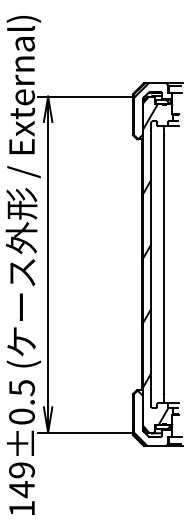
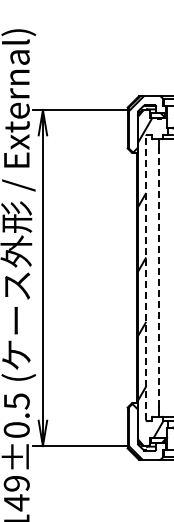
line: (151, 264) -> (146, 277), solid -> dashed
line: (164, 264) -> (159, 277), solid -> dashed

